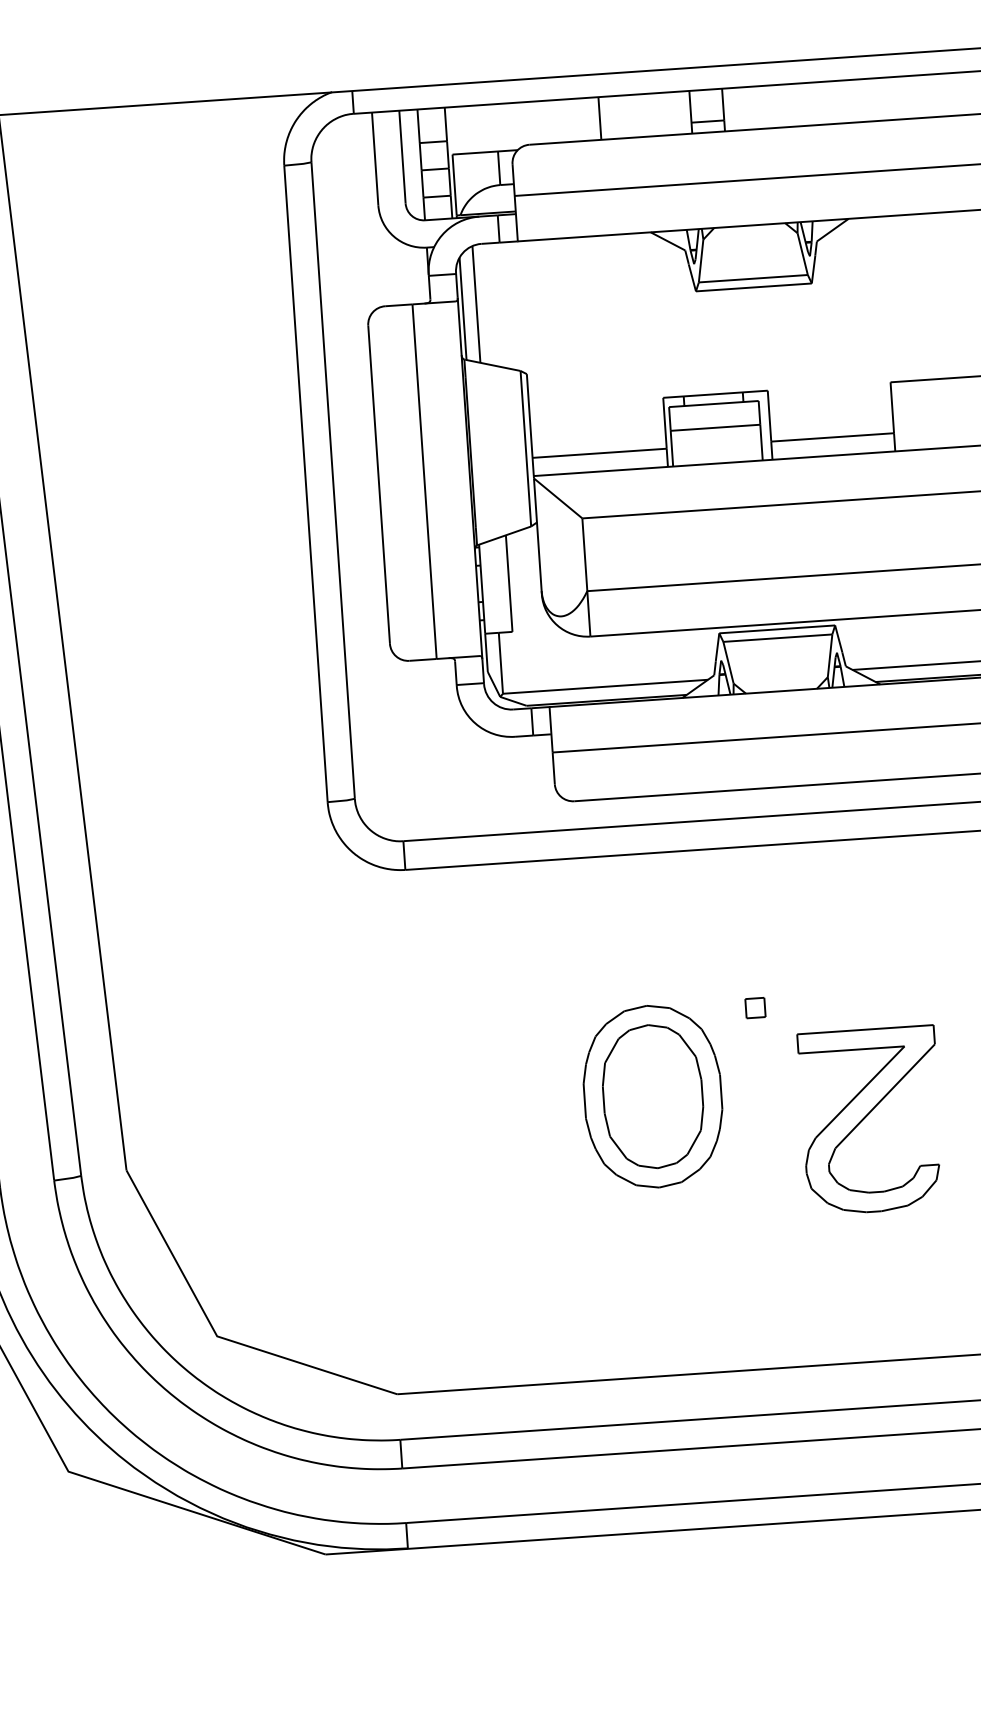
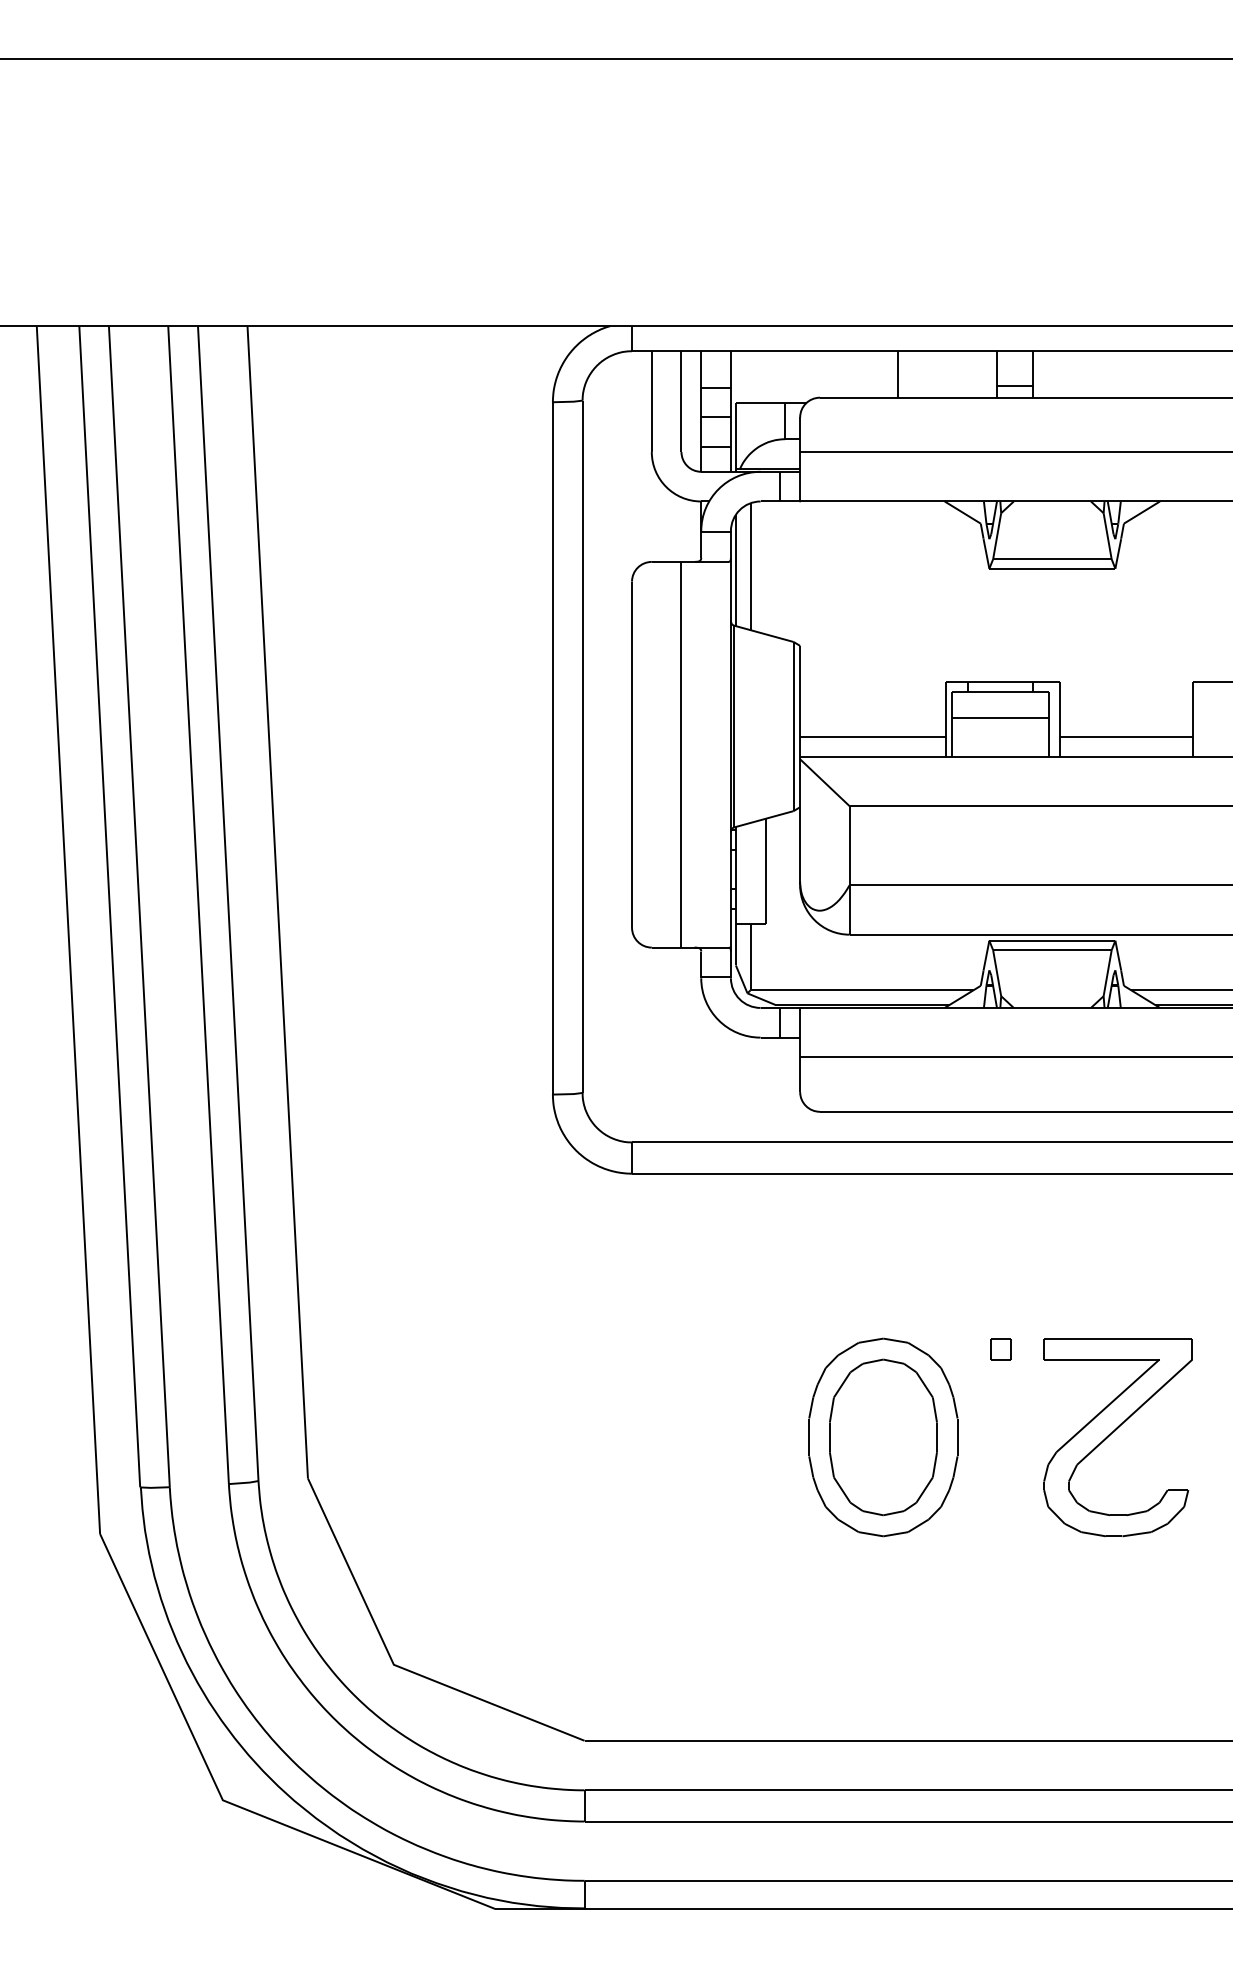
part: (868, 1115) -> (1115, 1431), moved

